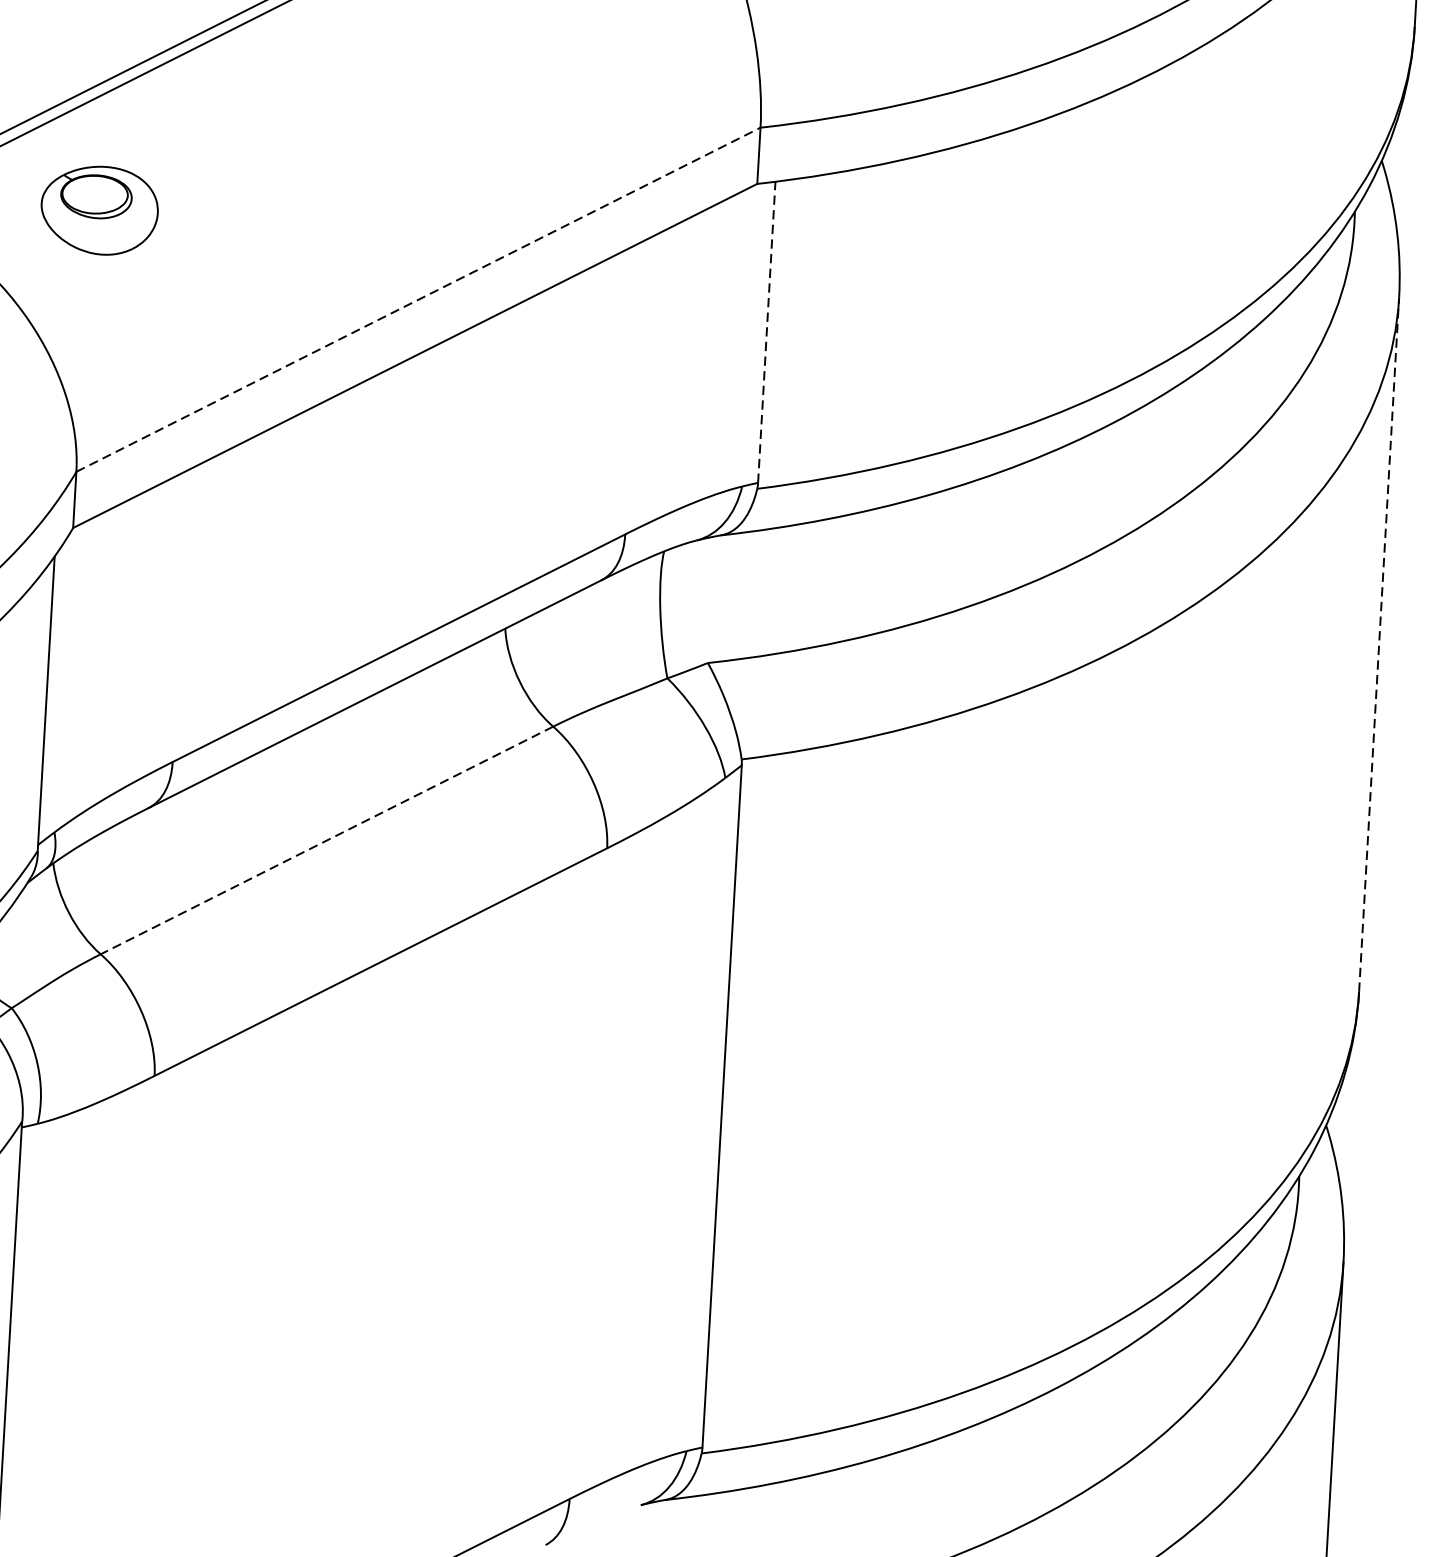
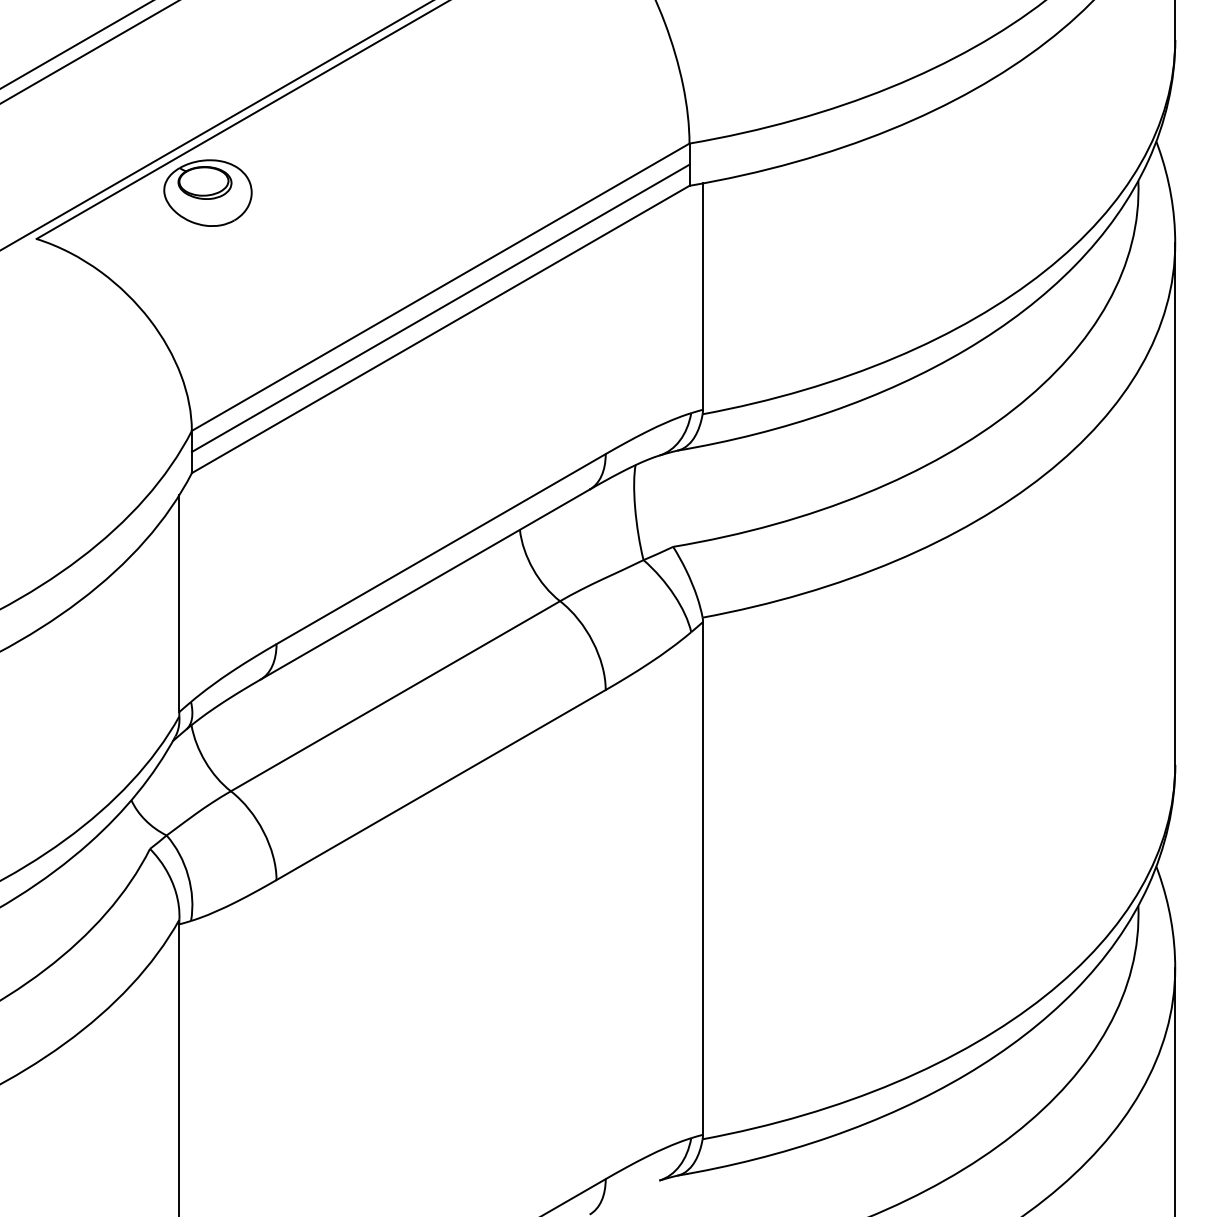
part: (99, 209) -> (207, 192), moved
line: (419, 300) -> (441, 287), dashed -> solid
line: (416, 328) -> (440, 308), added
line: (767, 332) -> (703, 296), dashed -> solid
line: (1379, 645) -> (1175, 504), dashed -> solid
line: (326, 840) -> (395, 696), dashed -> solid

